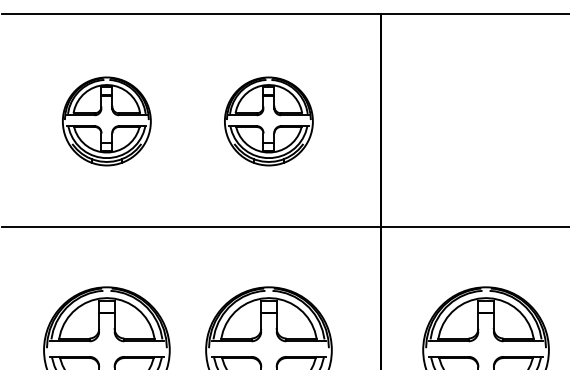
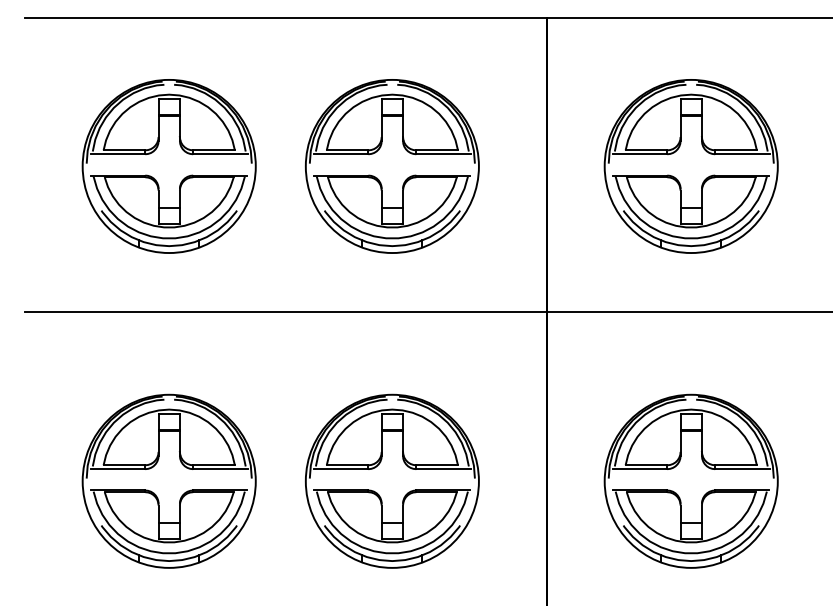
part: (106, 121) -> (168, 166), size x1.43
part: (268, 121) -> (391, 166), size x1.43
part: (485, 121) -> (690, 166), added

